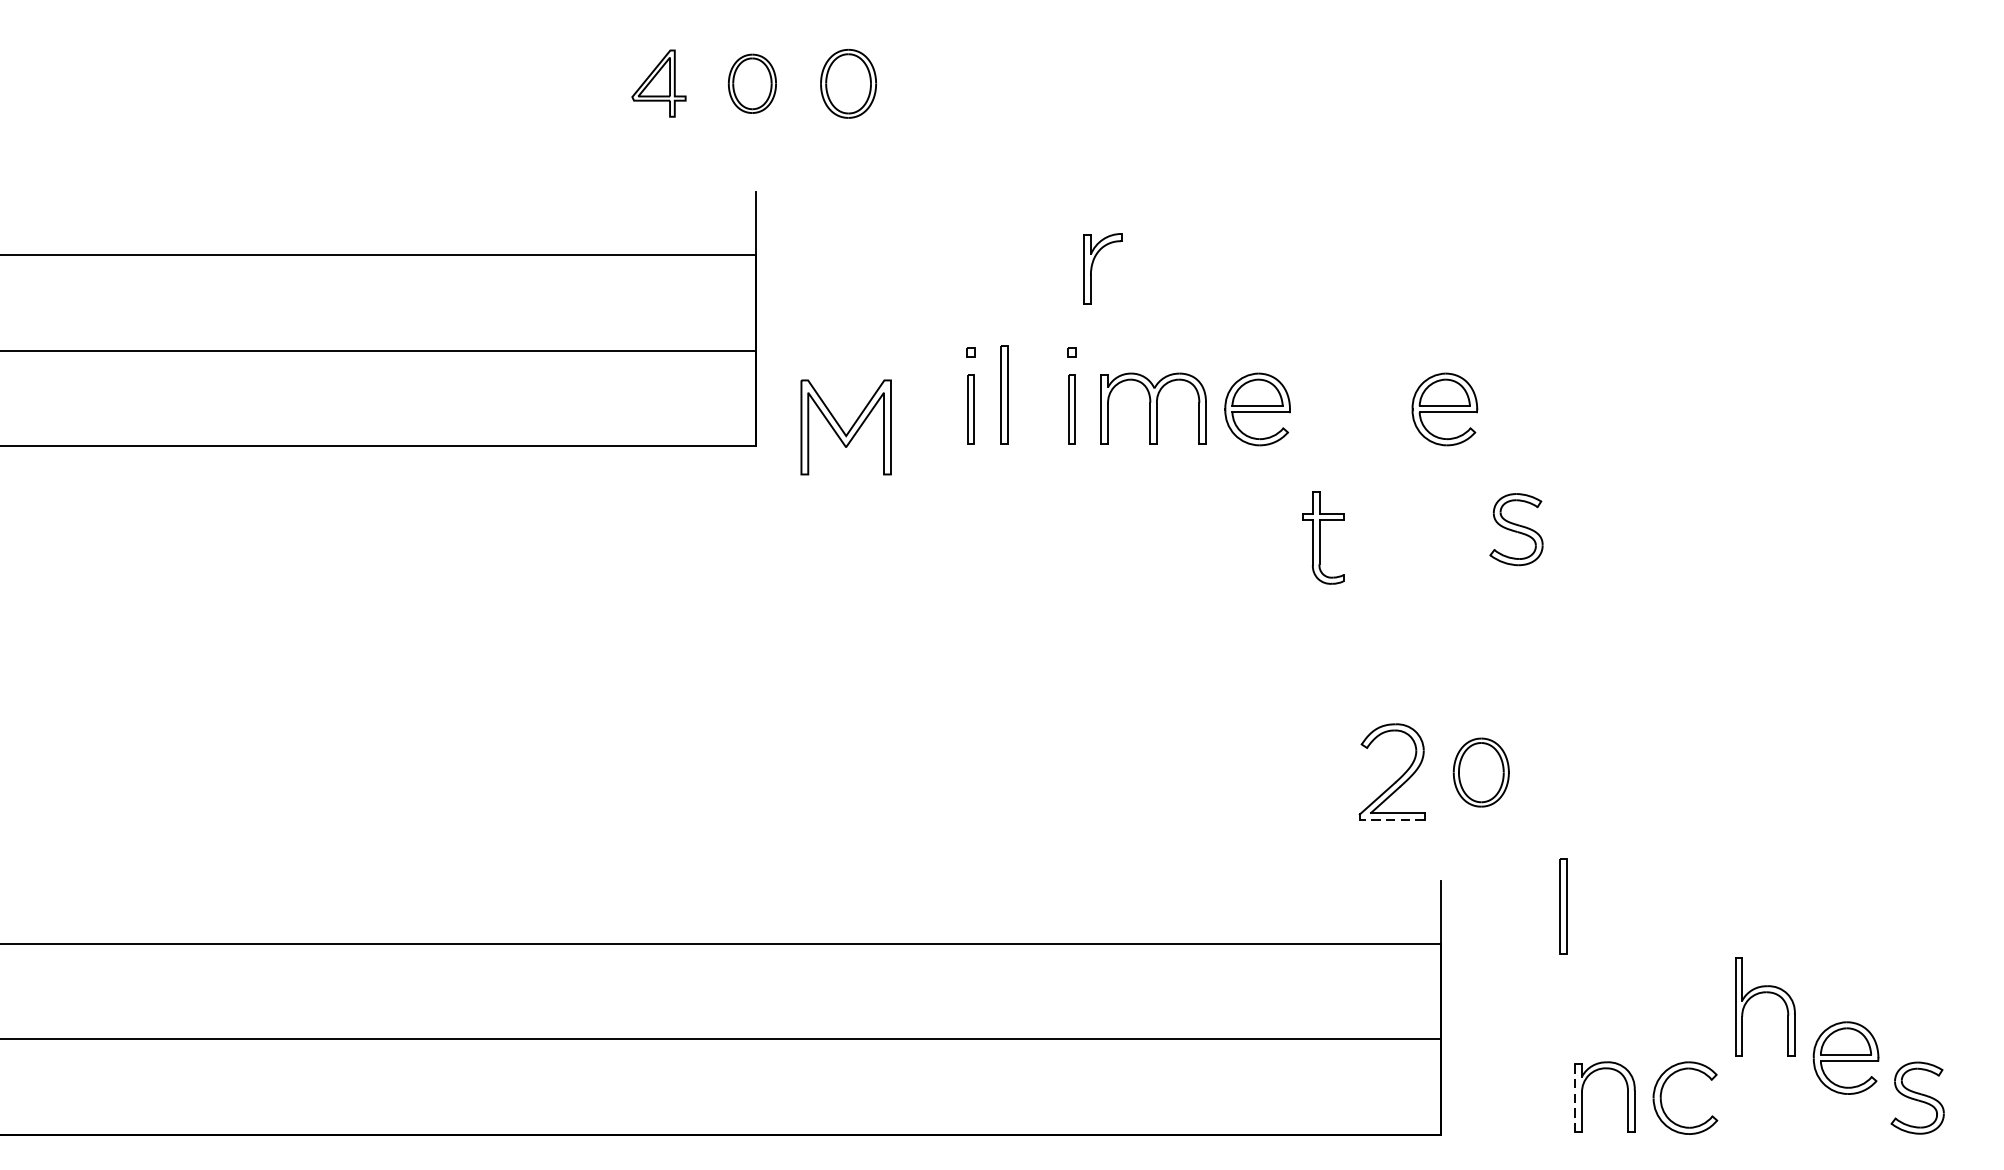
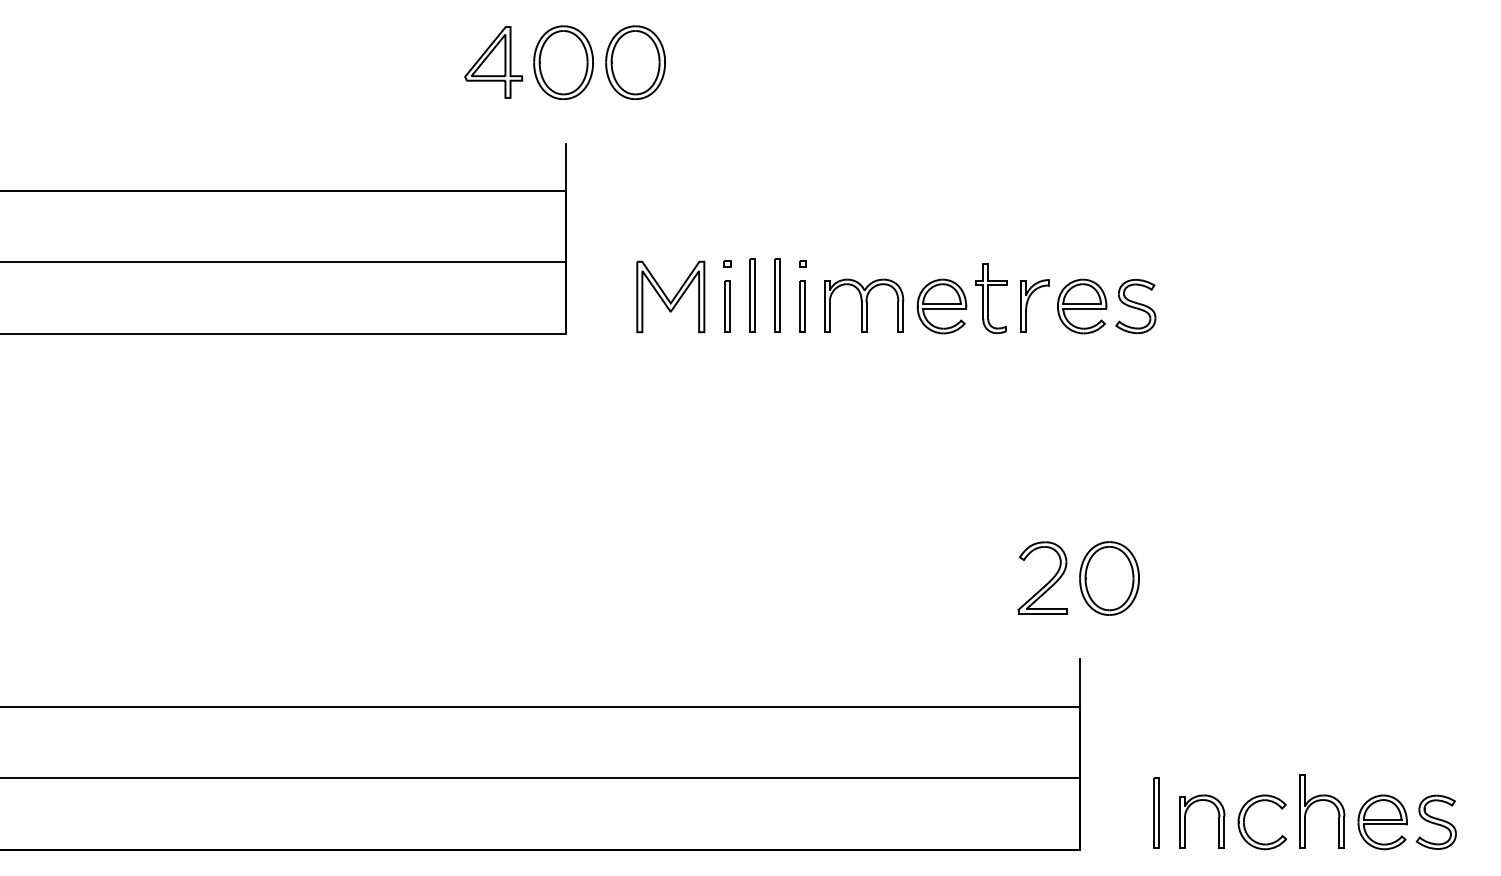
part: (658, 83) -> (493, 62), size x1.43
part: (752, 83) -> (563, 62), size x1.67
part: (848, 83) -> (635, 62), size x1.43
part: (1094, 263) -> (1028, 302), moved
part: (1038, 394) -> (777, 295), added
part: (845, 426) -> (670, 296), moved
part: (1516, 529) -> (1135, 306), moved
part: (1323, 537) -> (991, 298), moved
part: (1481, 772) -> (1109, 578), size x1.43
line: (1391, 819) -> (1042, 613), dashed -> solid
part: (1562, 906) -> (1156, 812), moved
part: (1763, 994) -> (1320, 801), moved
part: (1845, 1058) -> (1382, 822), moved
line: (1574, 1098) -> (1179, 822), dashed -> solid

